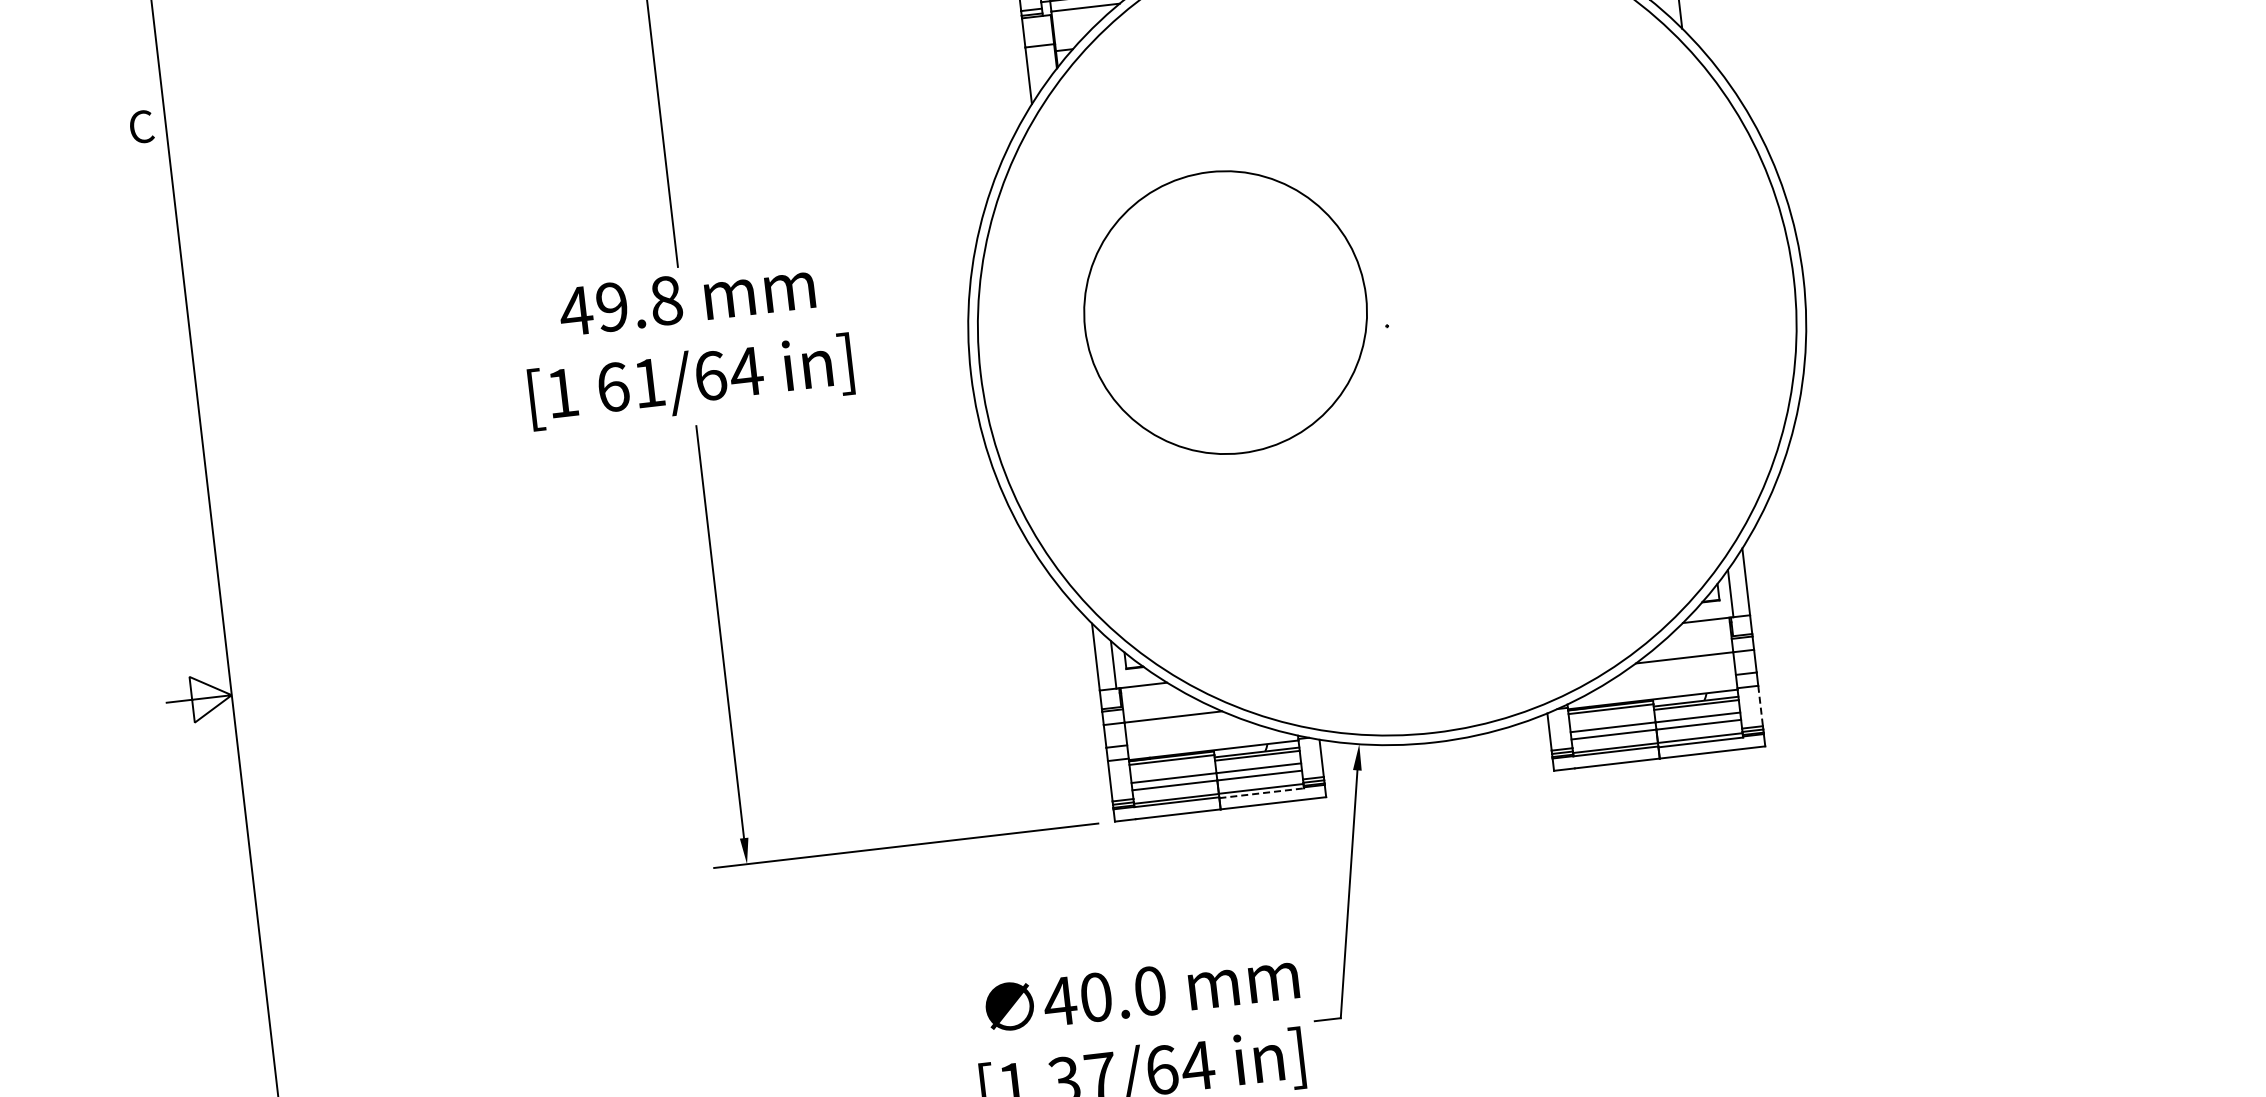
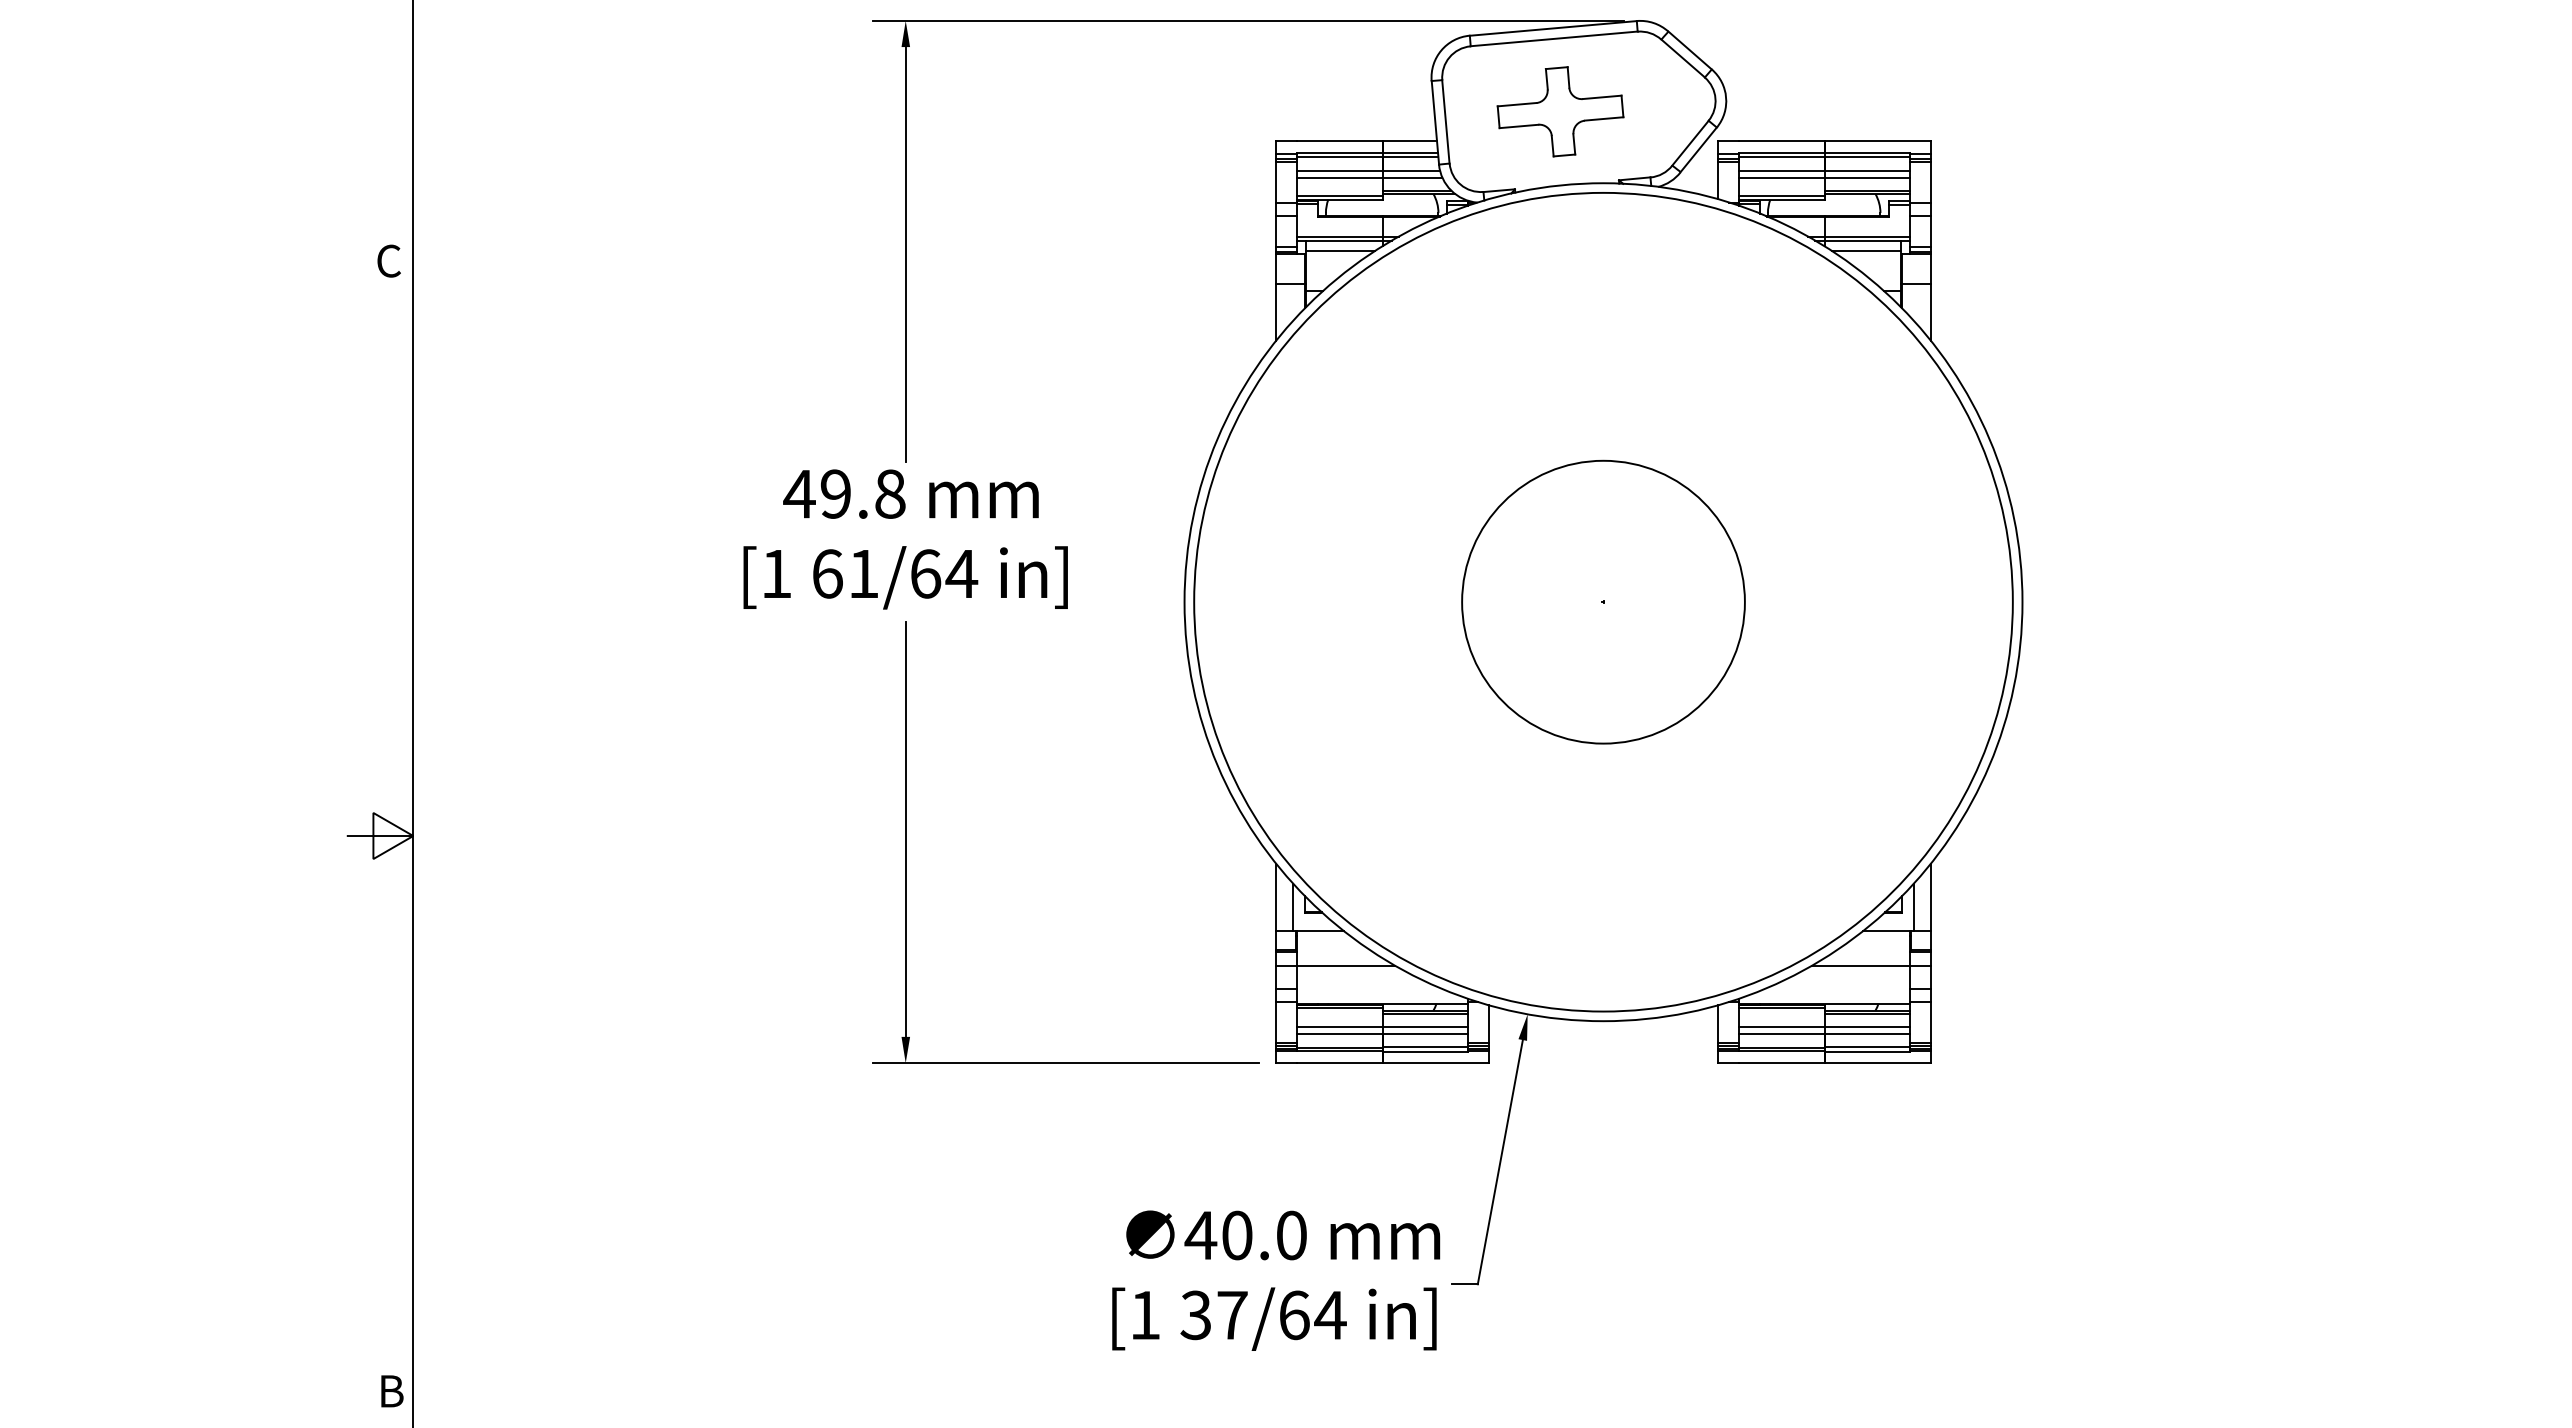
circle: (1225, 311) -> (1603, 601), moved
line: (1760, 706) -> (1930, 1022), dashed -> solid
line: (1262, 792) -> (1425, 1051), dashed -> solid

